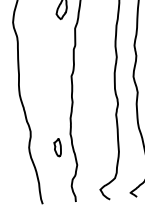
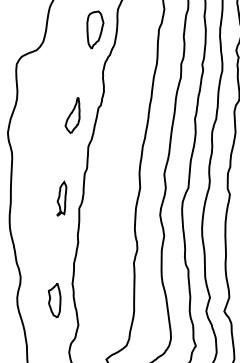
part: (57, 69) -> (61, 198), added
part: (57, 147) -> (54, 300), size x1.43

